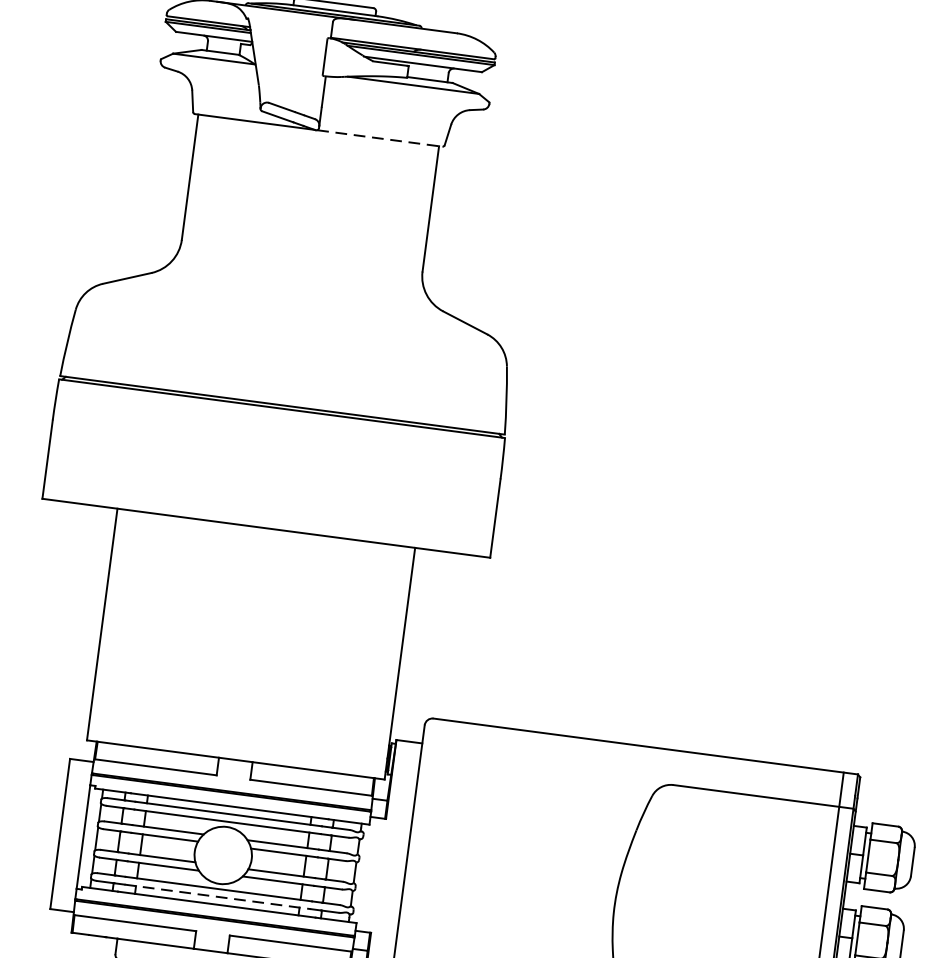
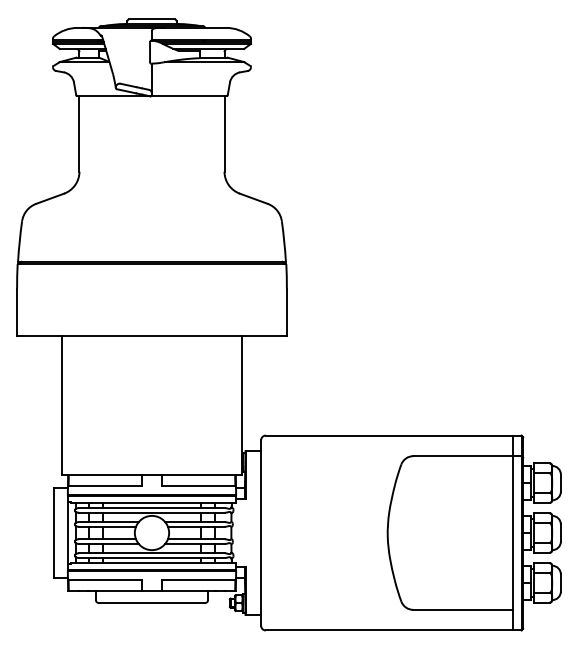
line: (379, 138) -> (188, 96), dashed -> solid
line: (218, 896) -> (152, 557), dashed -> solid

